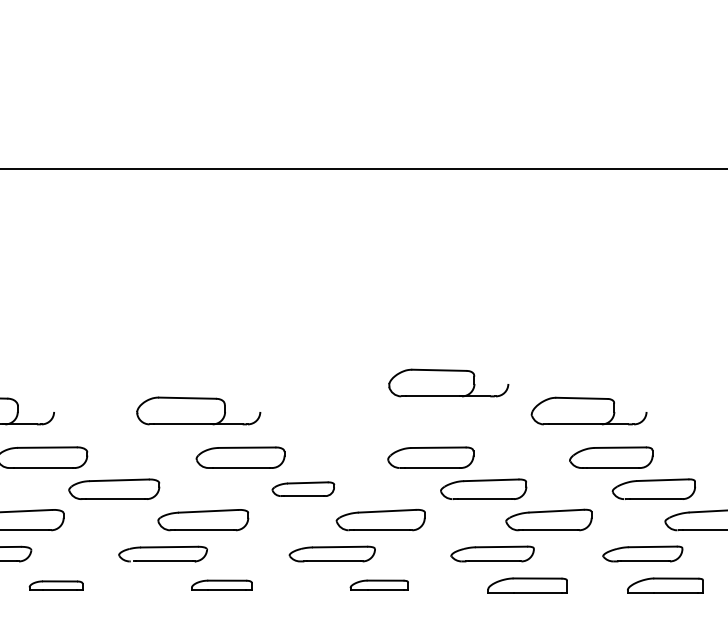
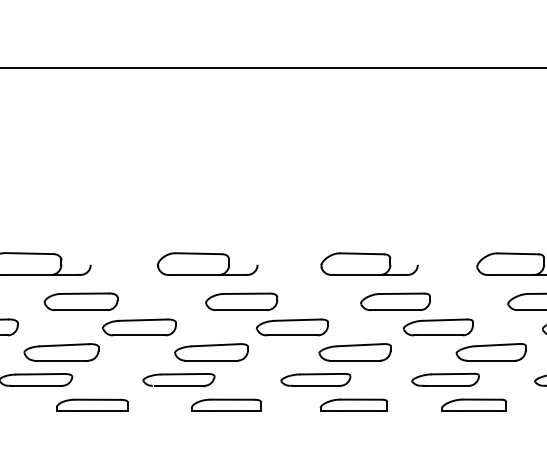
part: (448, 382) -> (369, 263), moved
part: (303, 488) -> (292, 326), size x1.43
part: (55, 585) -> (91, 405), size x1.67
part: (221, 585) -> (226, 405), size x1.43
part: (379, 585) -> (354, 405), size x1.43

